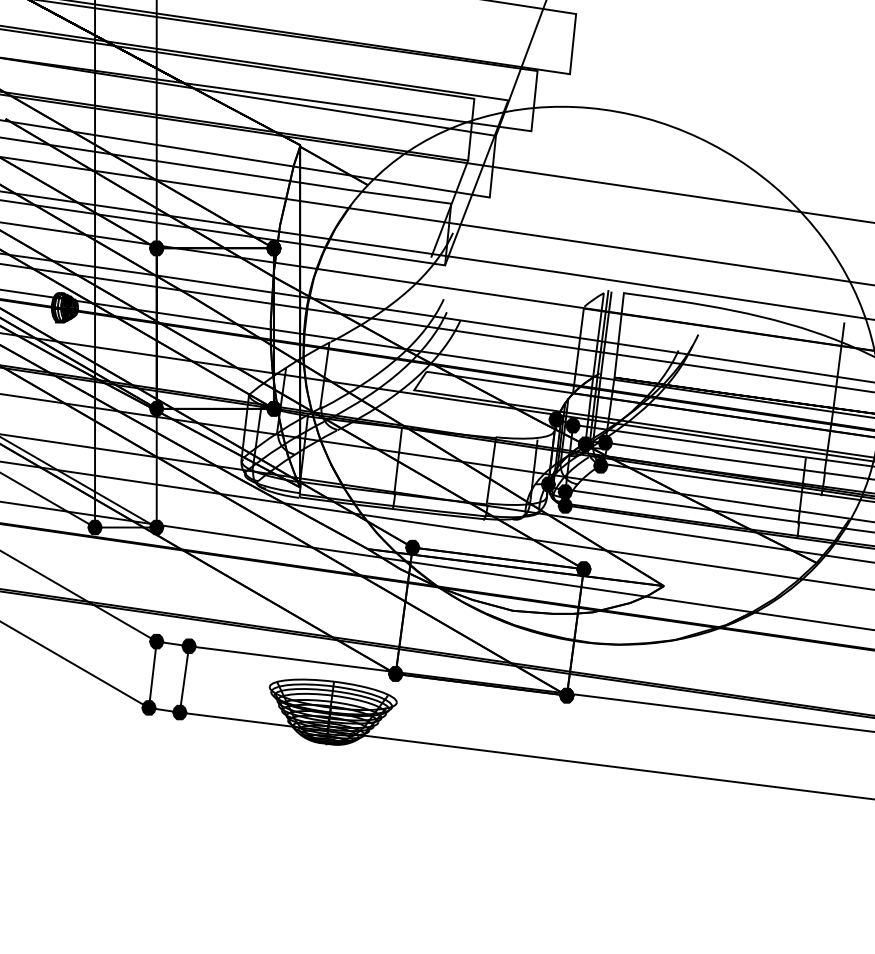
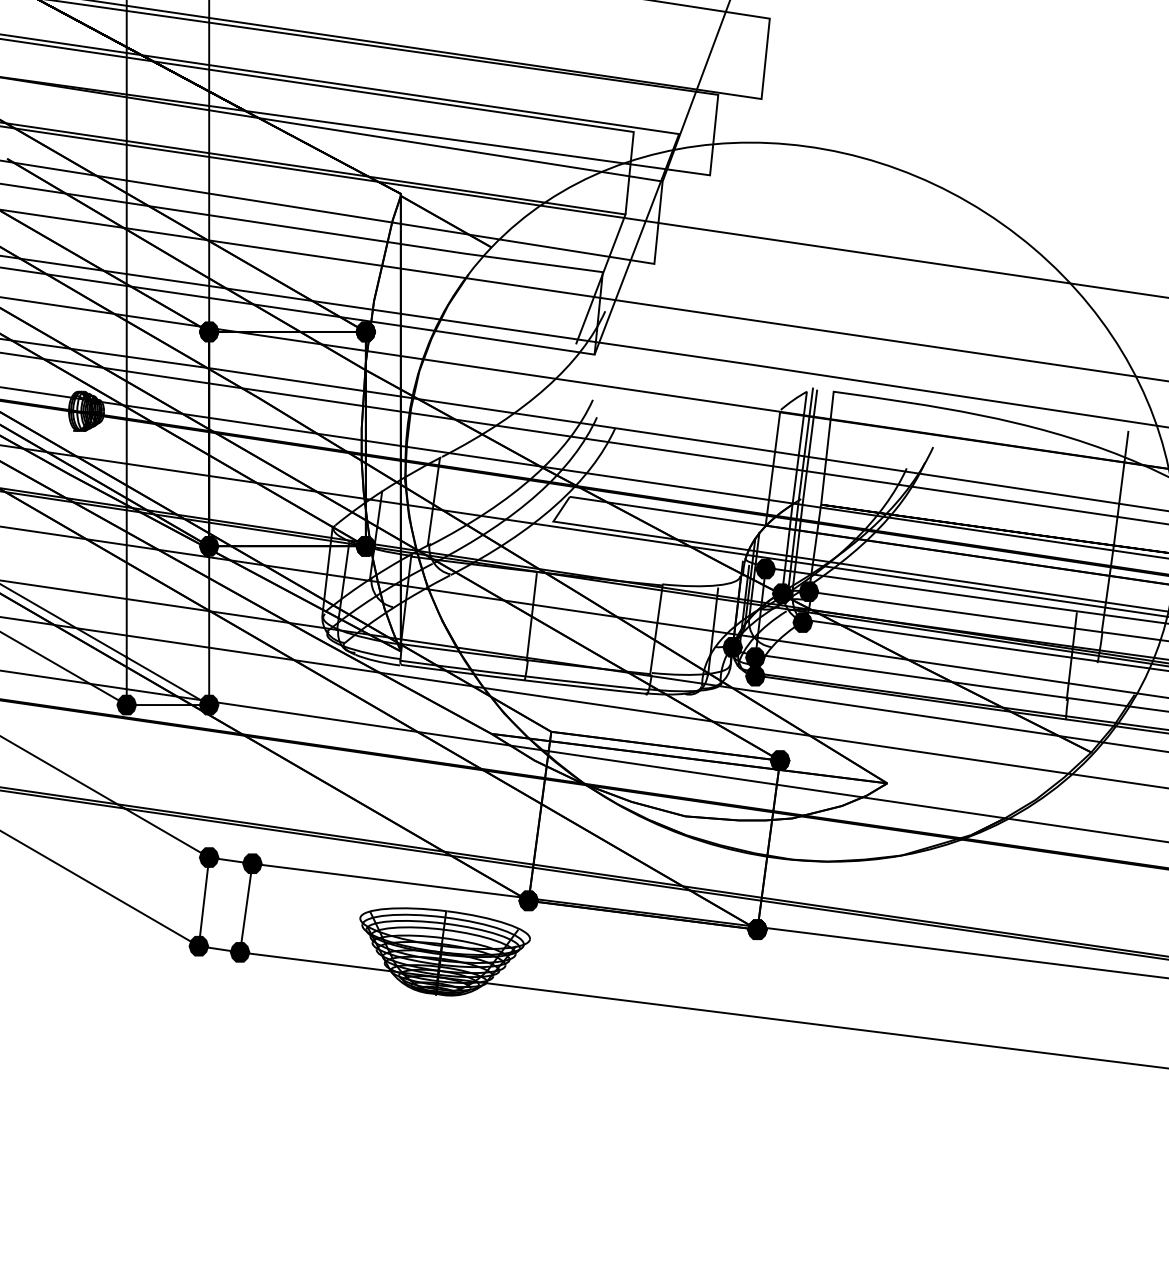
fill: (555, 419) -> (742, 560), removed
fill: (412, 547) -> (551, 731), removed

